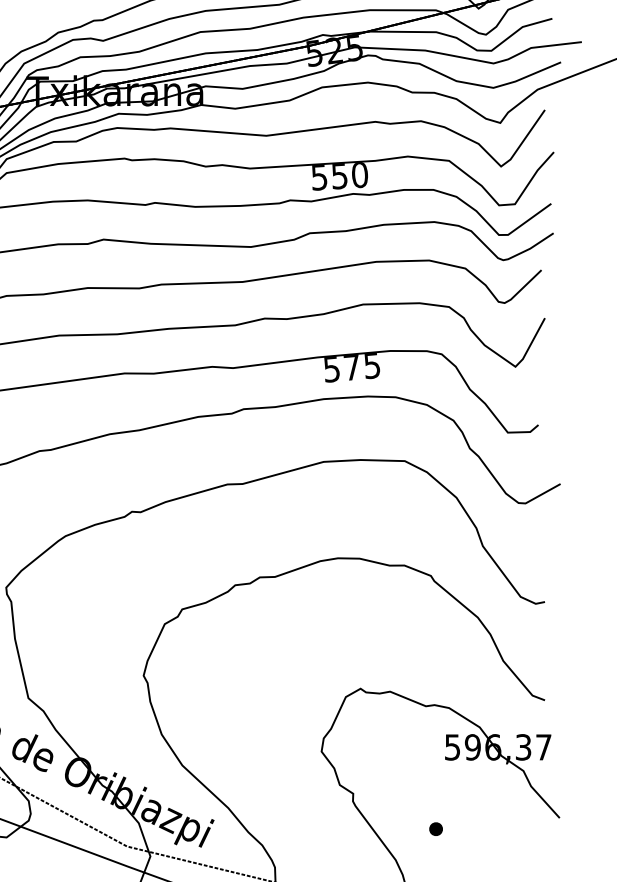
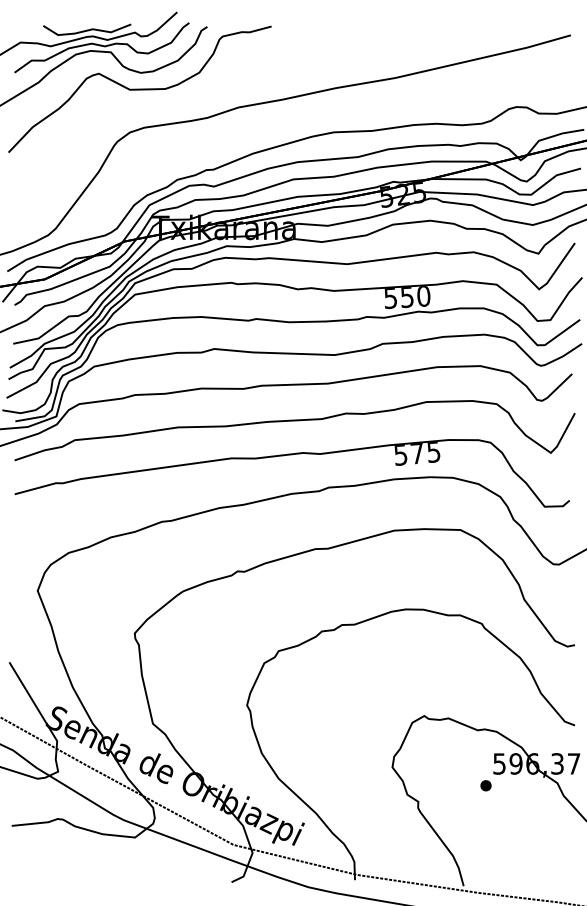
part: (435, 828) -> (485, 785), moved

